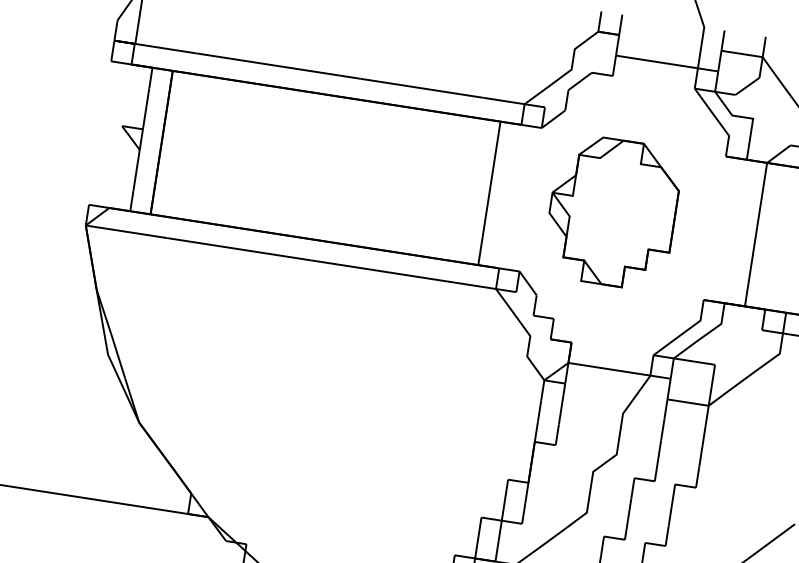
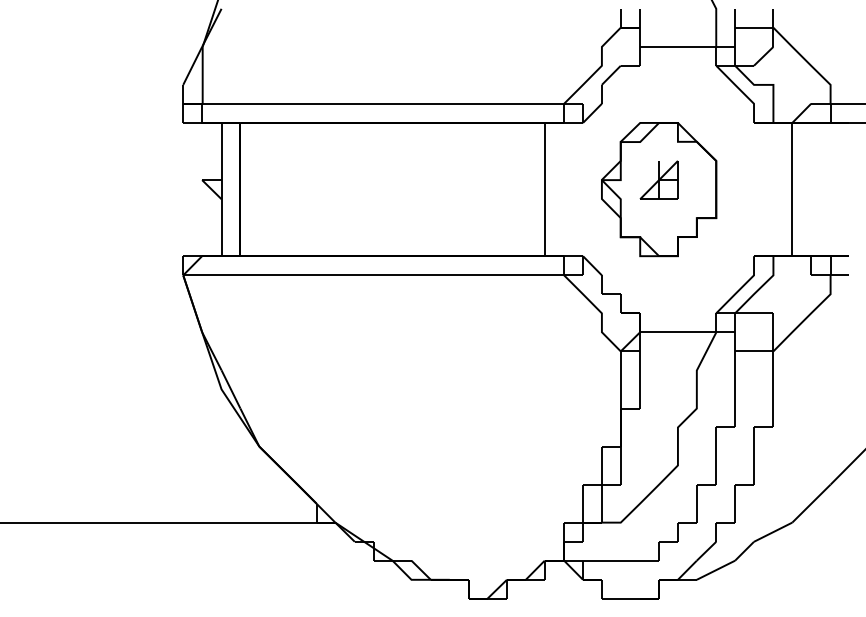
part: (613, 201) -> (658, 179), added

